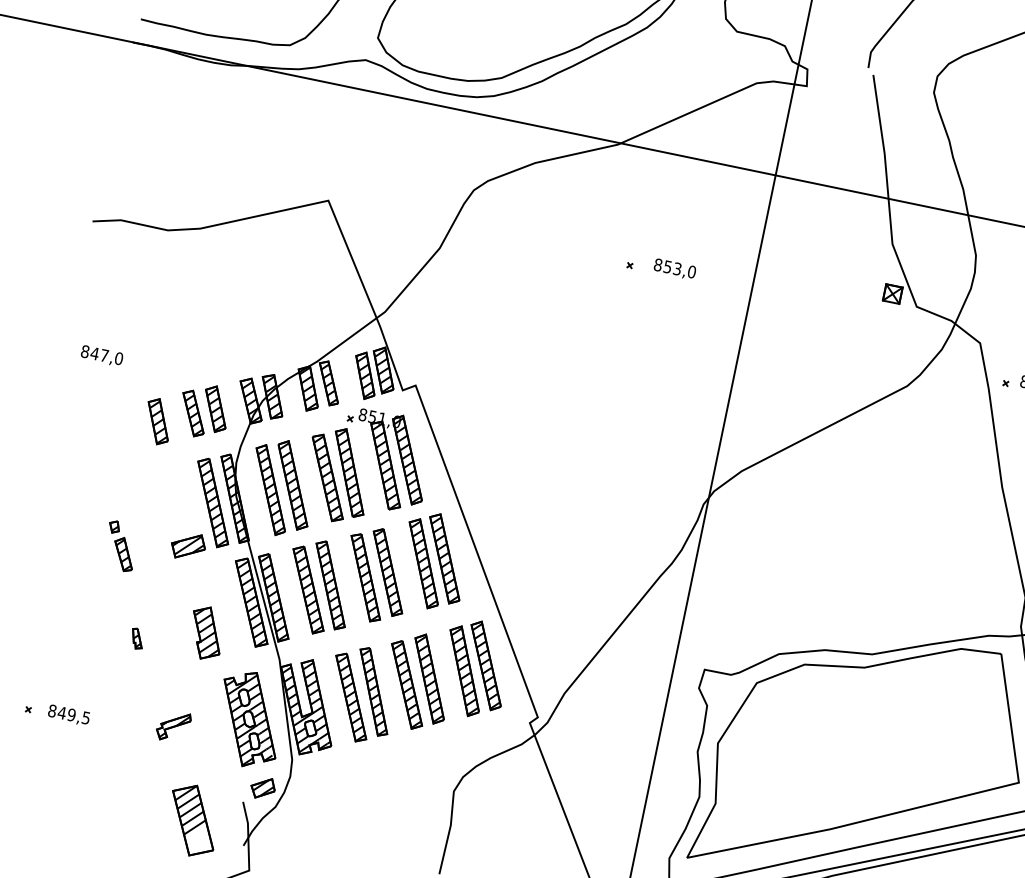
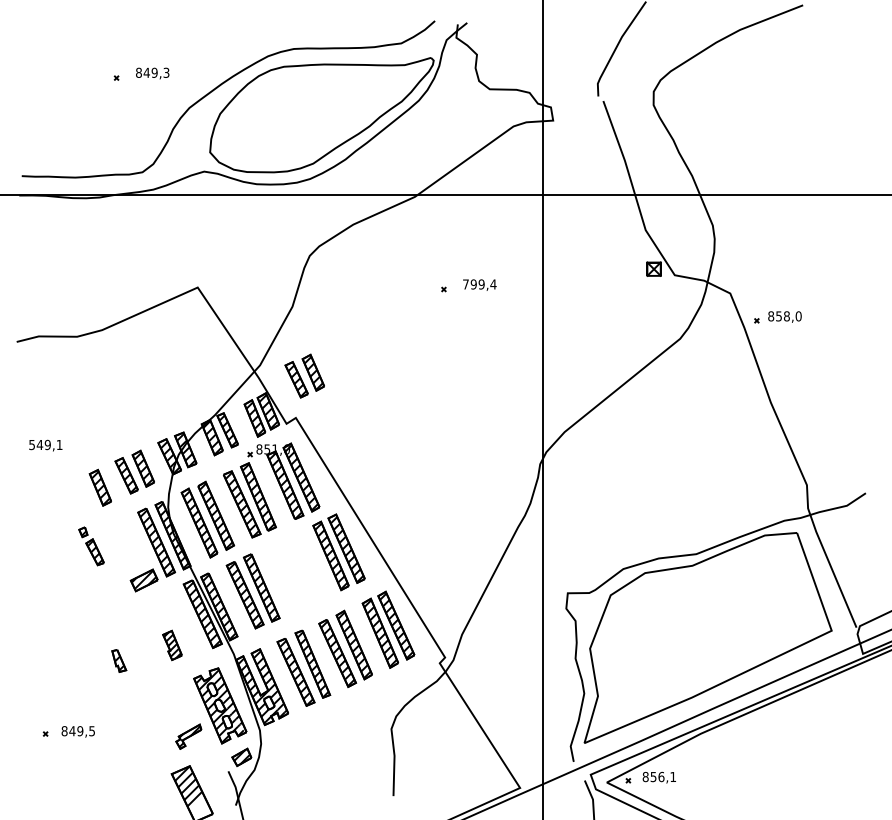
text: (674, 268) -> (479, 284), 853,0 -> 799,4
part: (437, 335) -> (304, 375), added
text: (101, 354) -> (45, 444), 847,0 -> 549,1
part: (120, 546) -> (91, 546), moved
part: (377, 575) -> (296, 572), removed
part: (206, 633) -> (172, 645), size x0.7
part: (137, 638) -> (119, 660), size x1.4
part: (173, 726) -> (188, 736), moved

